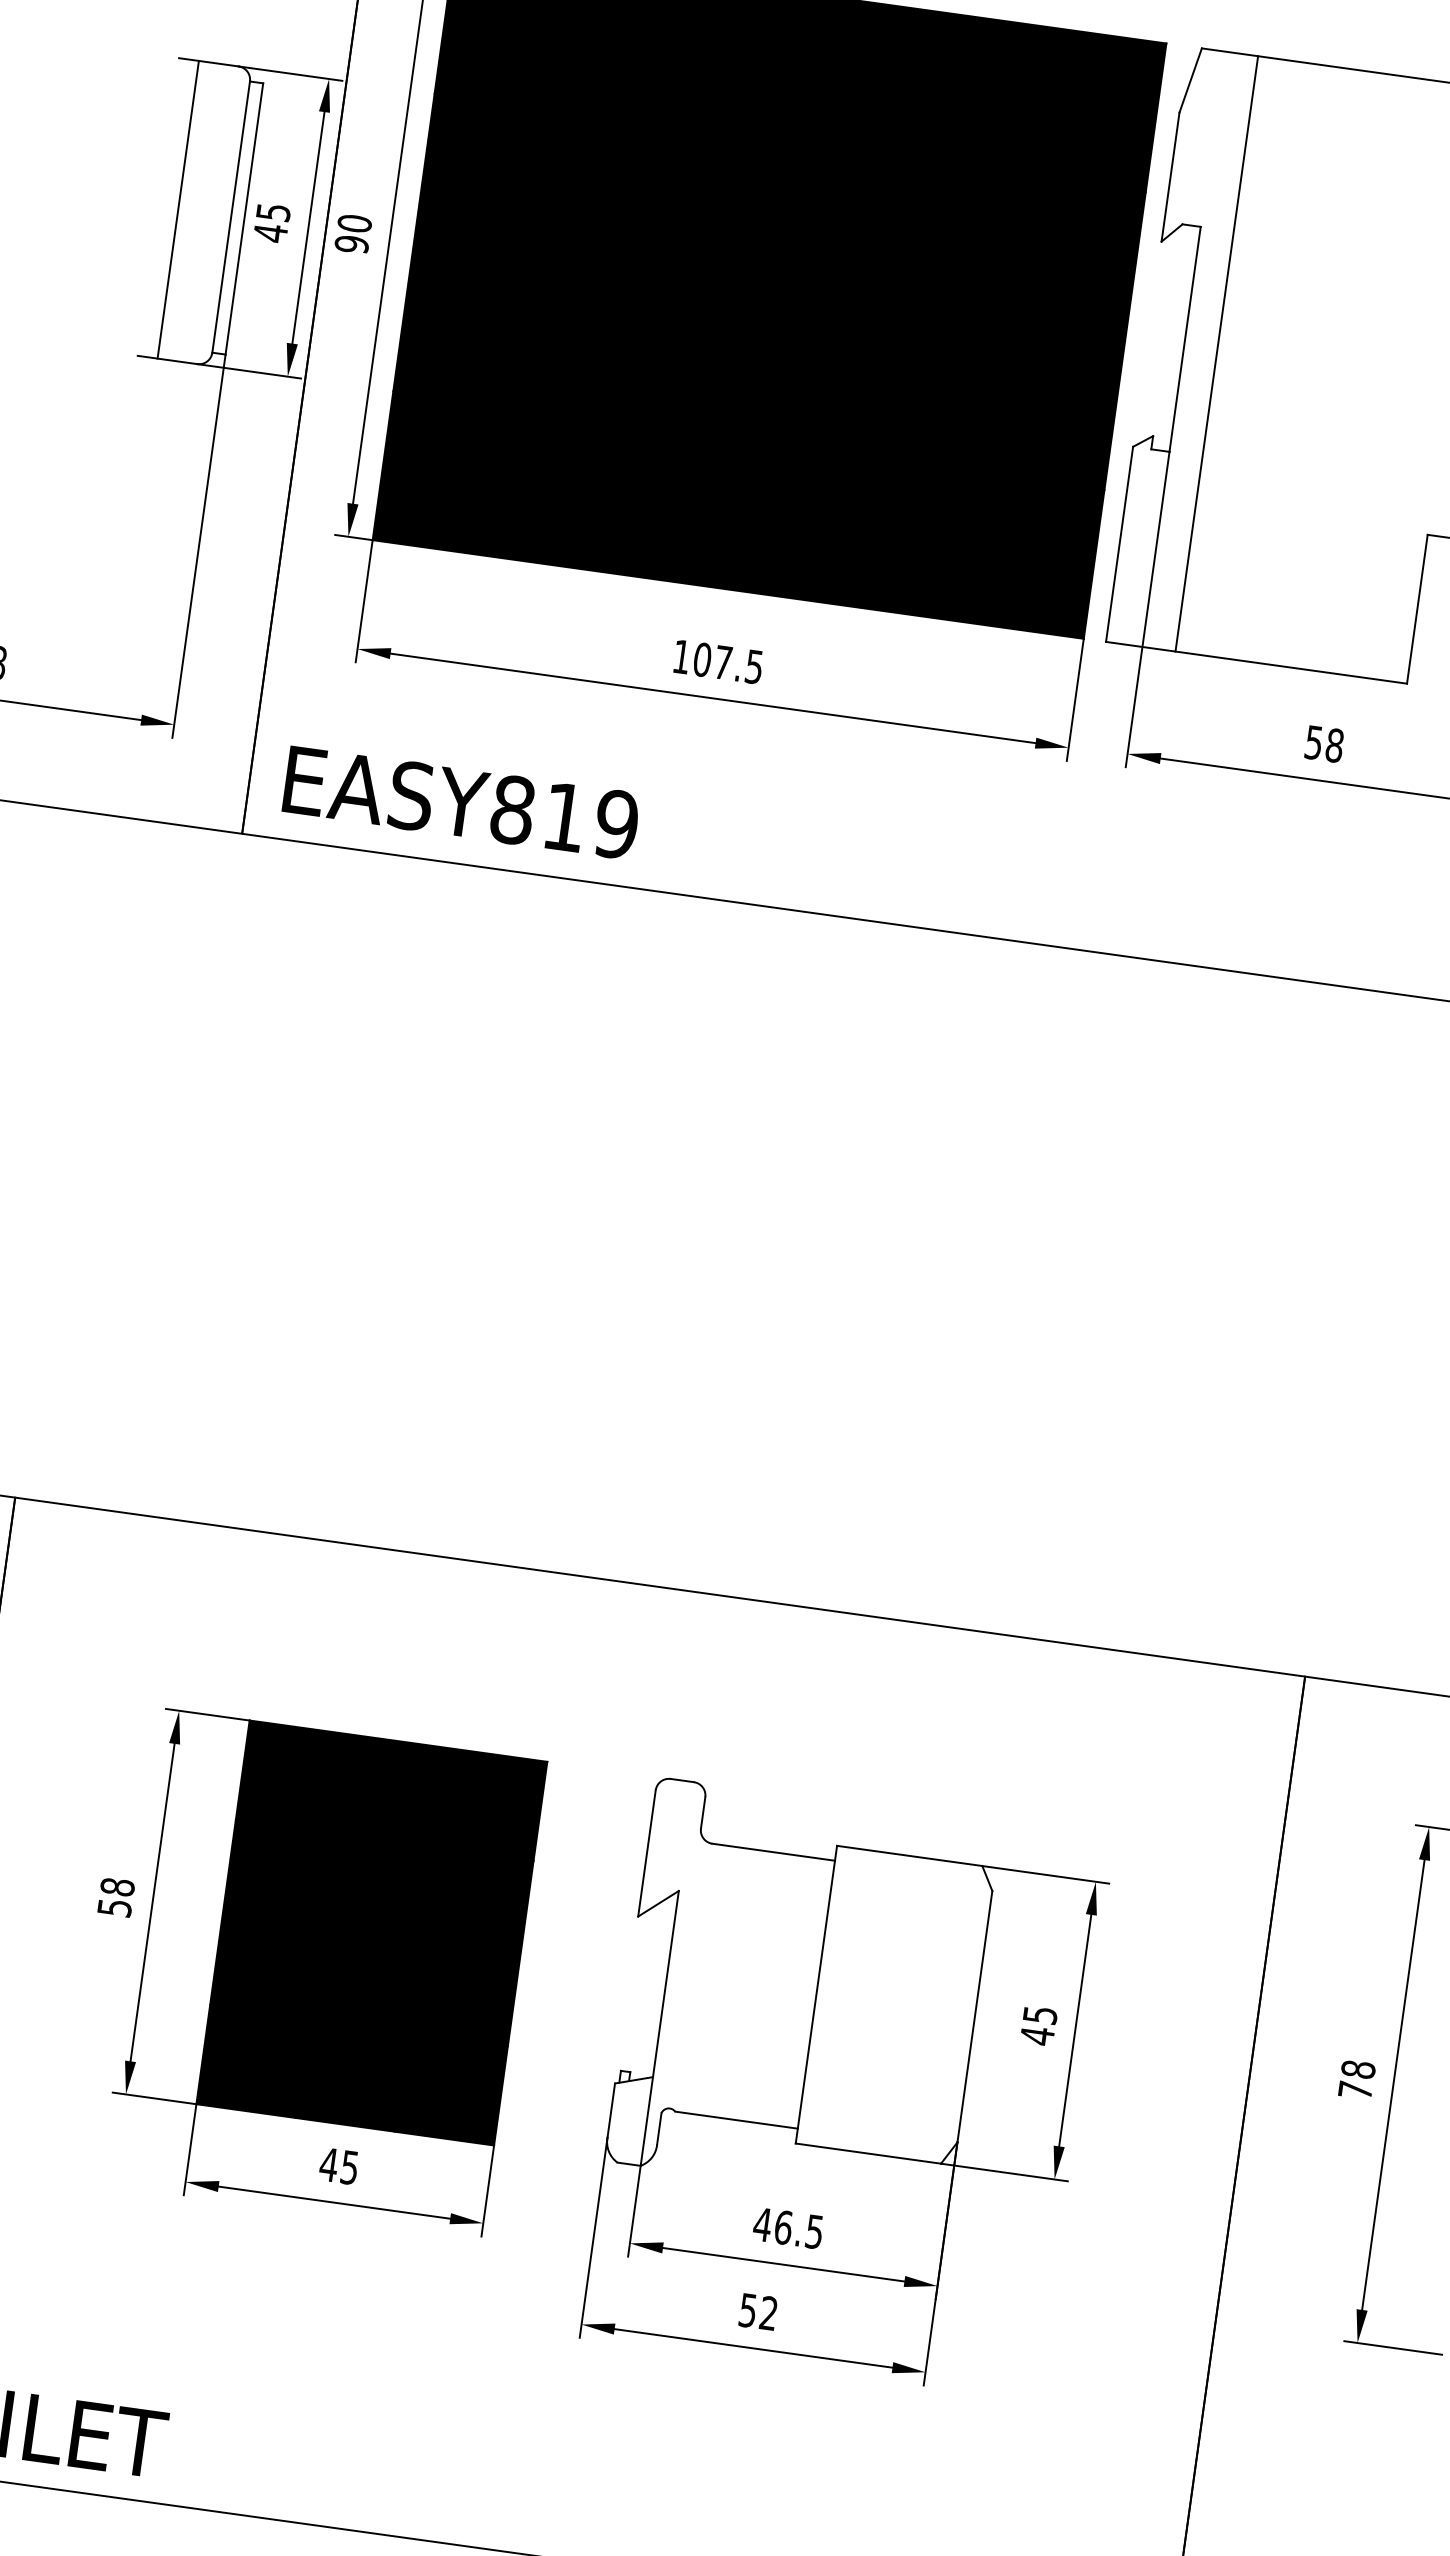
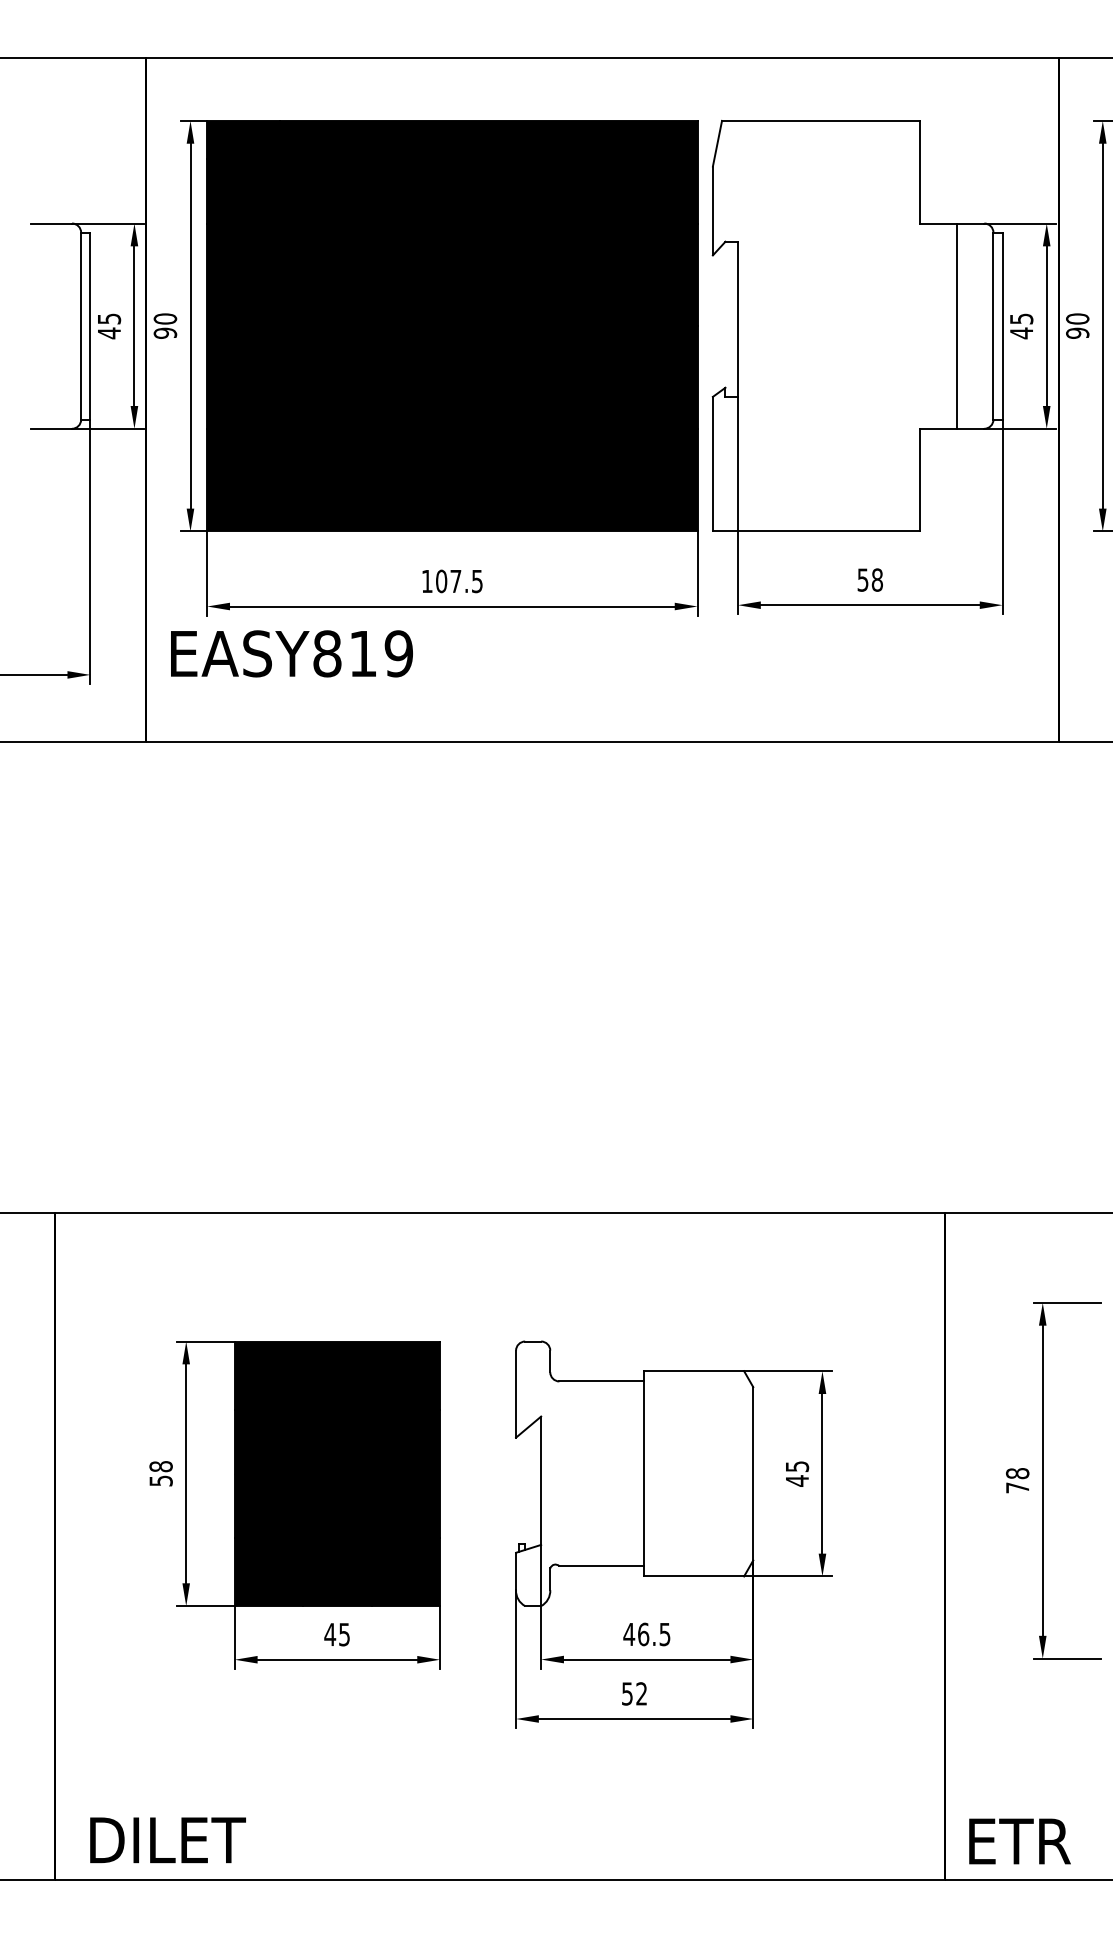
line: (178, 208) -> (44, 325), removed
line: (1216, 352) -> (760, 325), removed
text: (460, 802) -> (291, 653), moved

